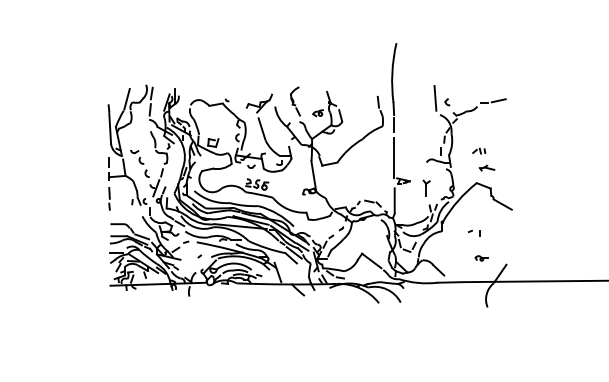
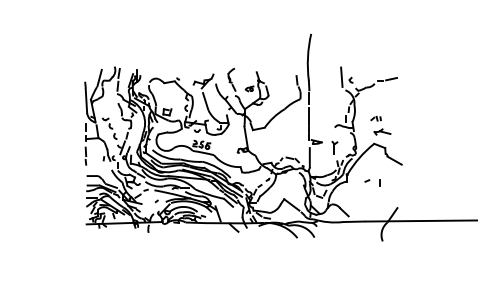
part: (486, 167) -> (381, 131), size x1.4
part: (474, 232) -> (372, 182), size x1.6
part: (480, 257) -> (377, 202), removed

